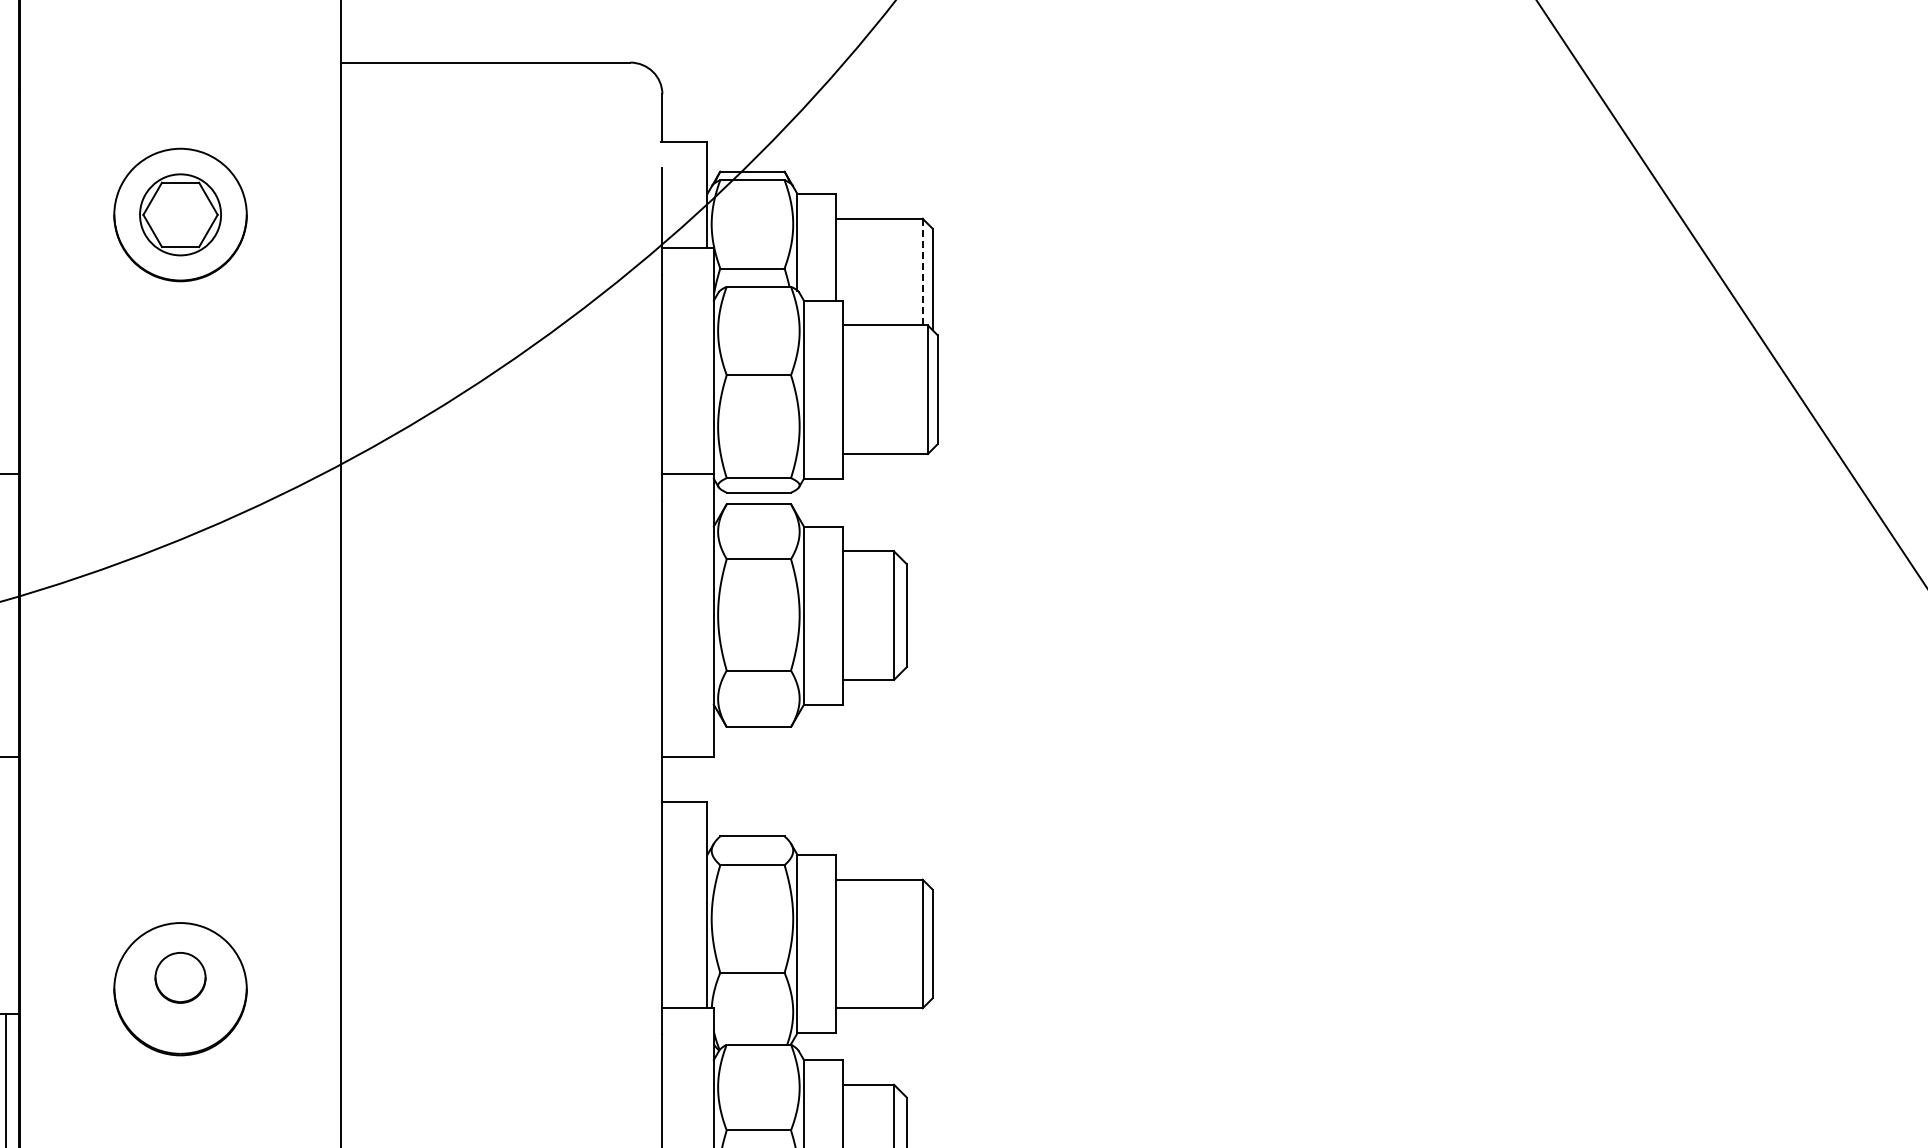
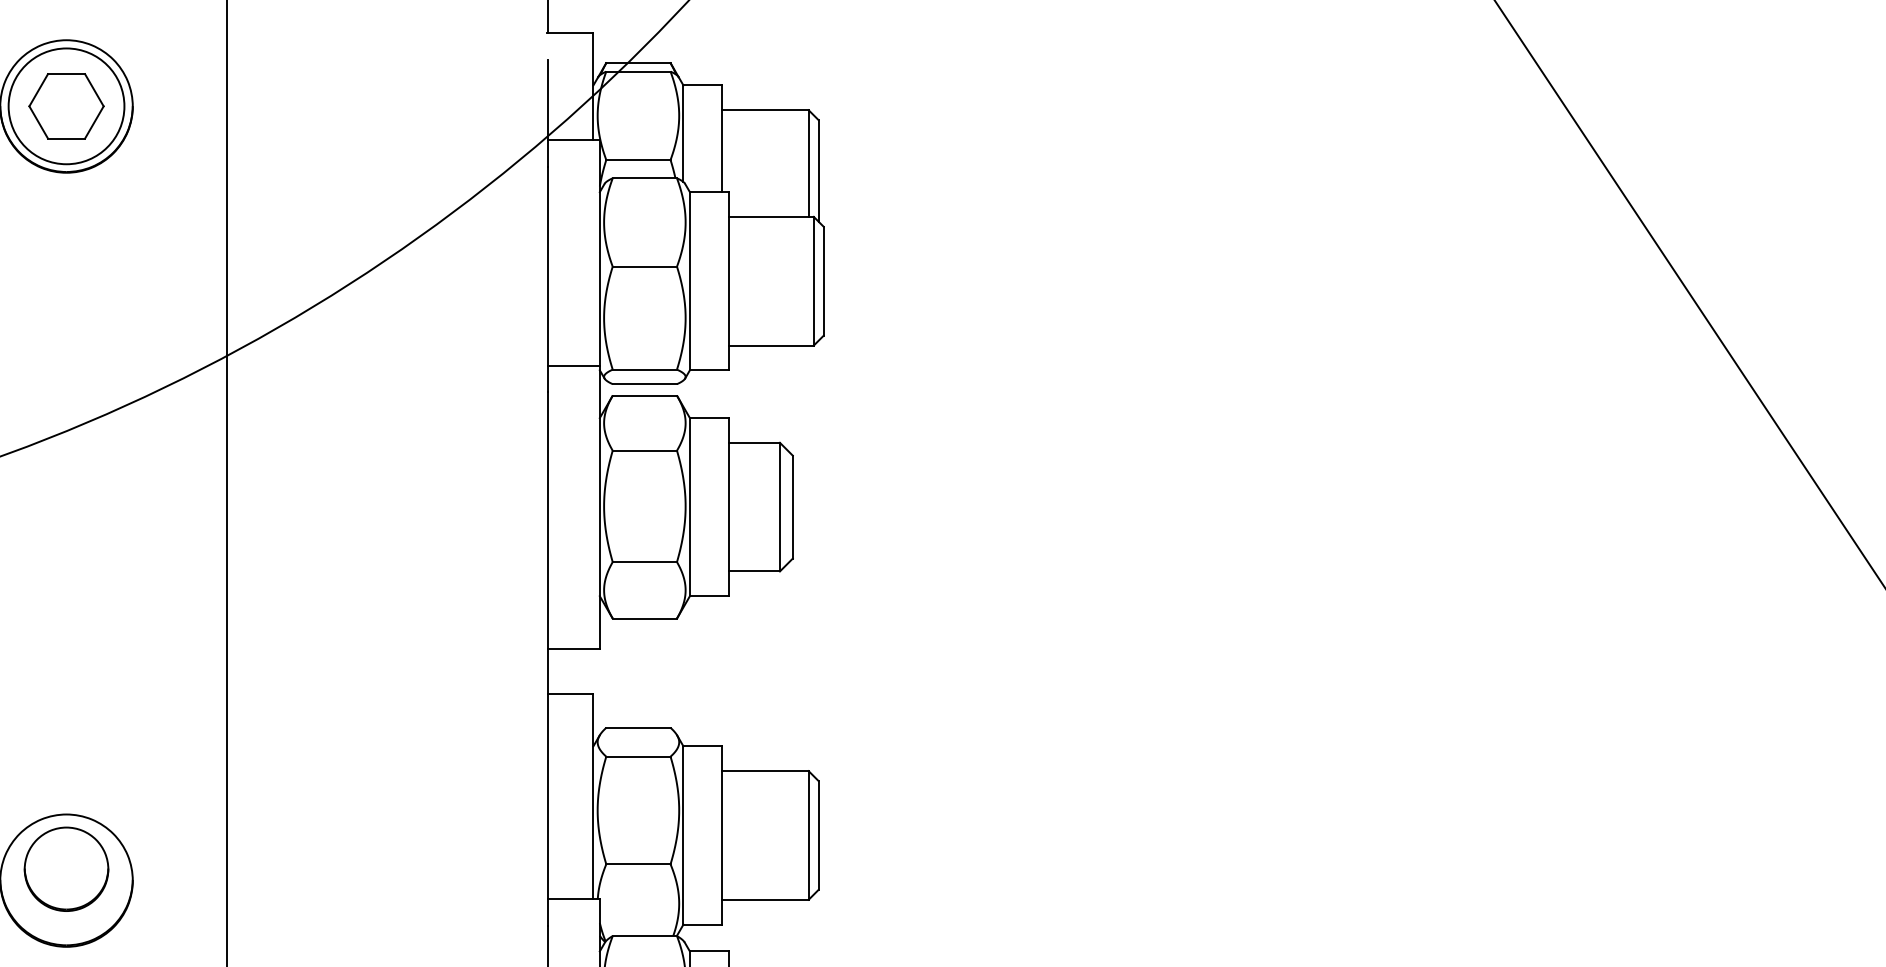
circle: (180, 214) -> (66, 105), size x1.43
line: (922, 271) -> (808, 162), dashed -> solid
part: (180, 977) -> (66, 868), size x1.67

